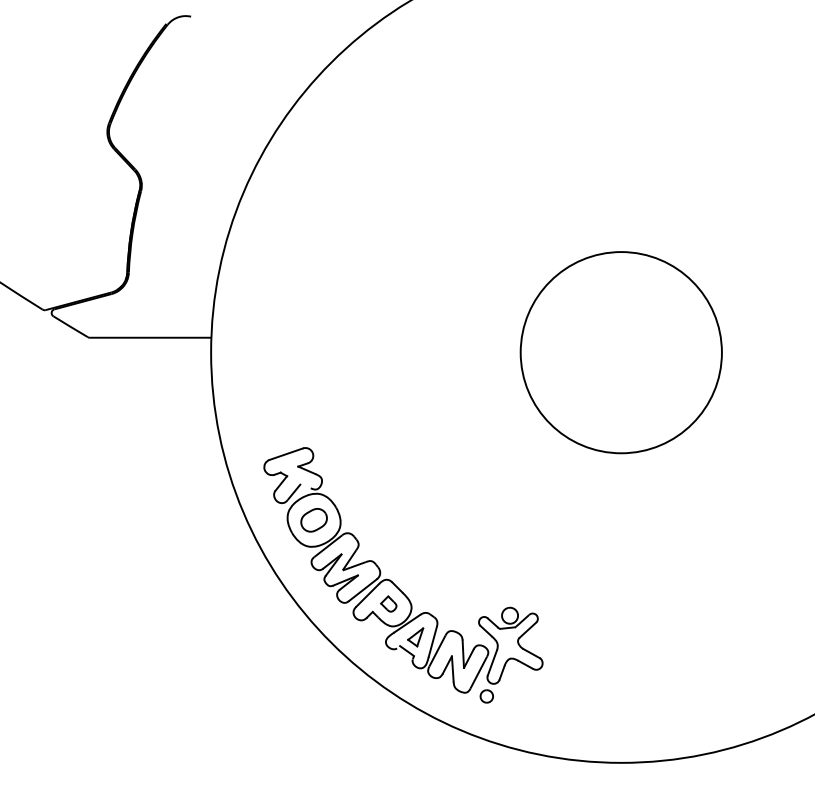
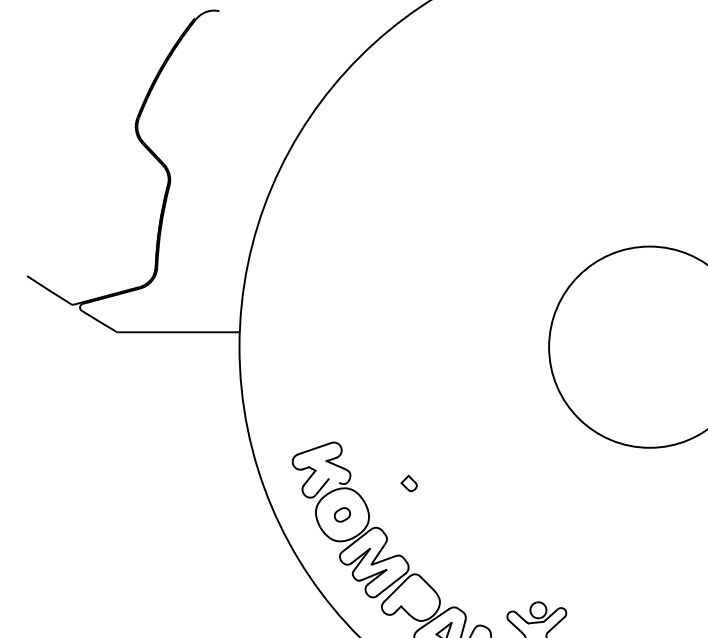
part: (313, 520) -> (341, 515), size x0.6
part: (388, 603) -> (408, 483), moved

